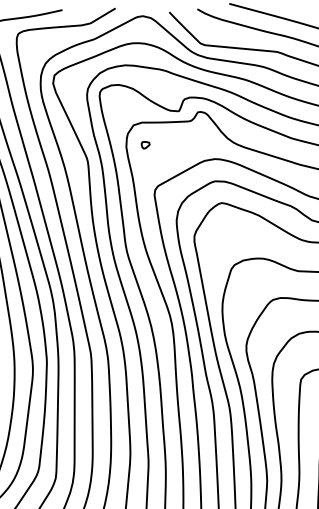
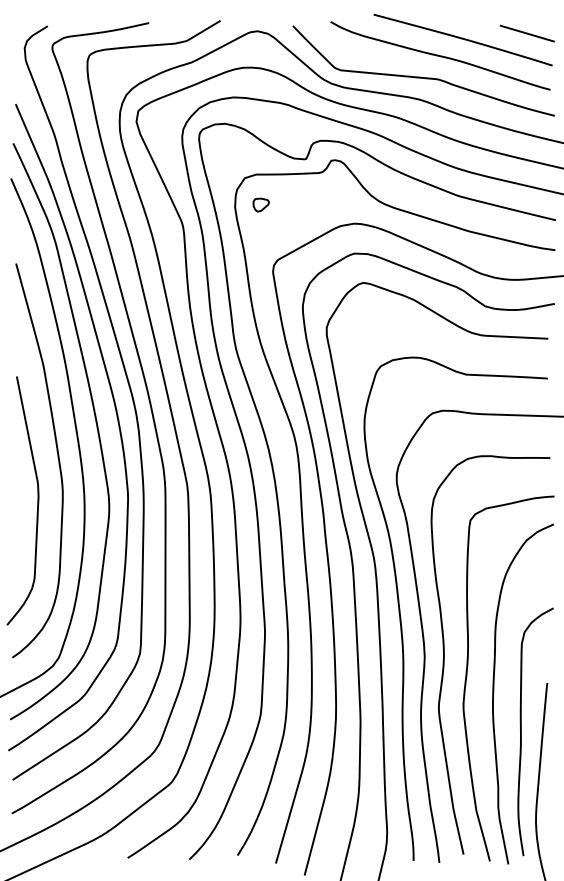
part: (145, 144) -> (260, 204), size x1.43

